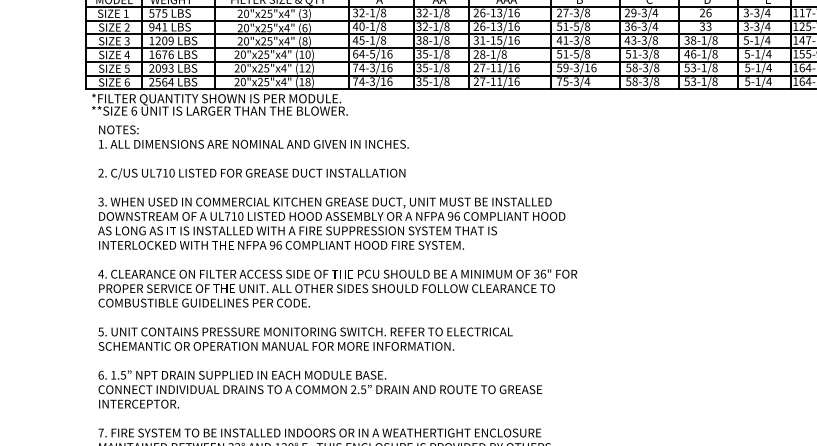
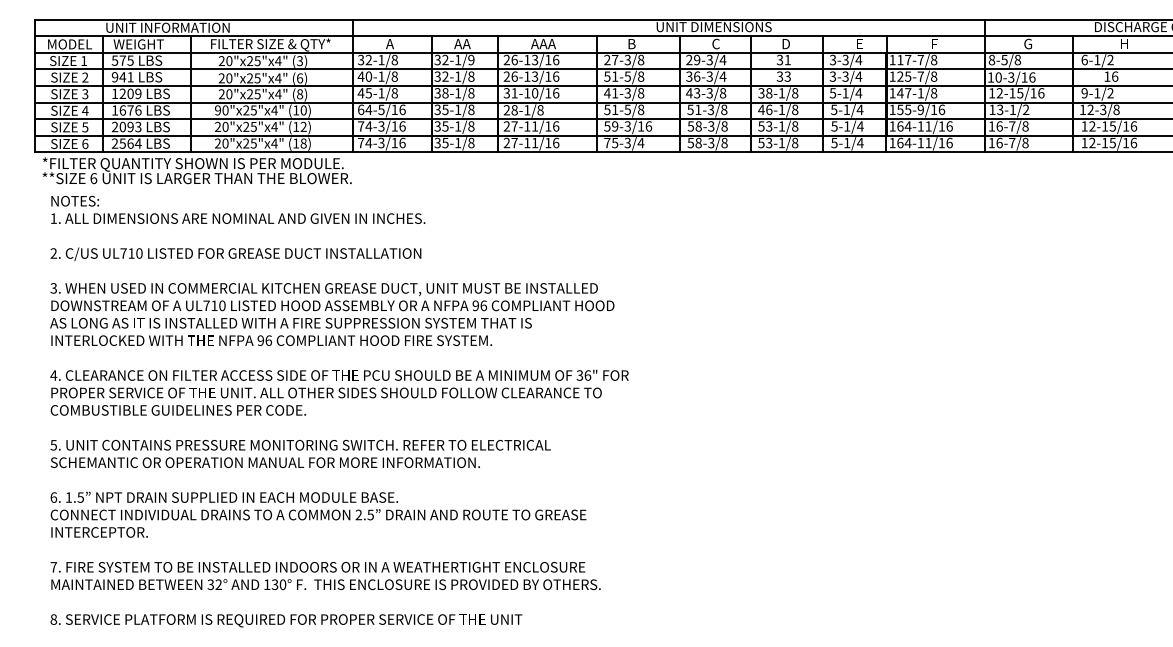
text: (705, 12) -> (783, 59), 26 -> 31
text: (447, 13) -> (471, 60), 32-1/8 -> 32-1/9
text: (499, 40) -> (534, 93), 31-15/16 -> 31-10/16
text: (237, 54) -> (218, 110), 20"x25"x4" -> 90"x25"x4"

